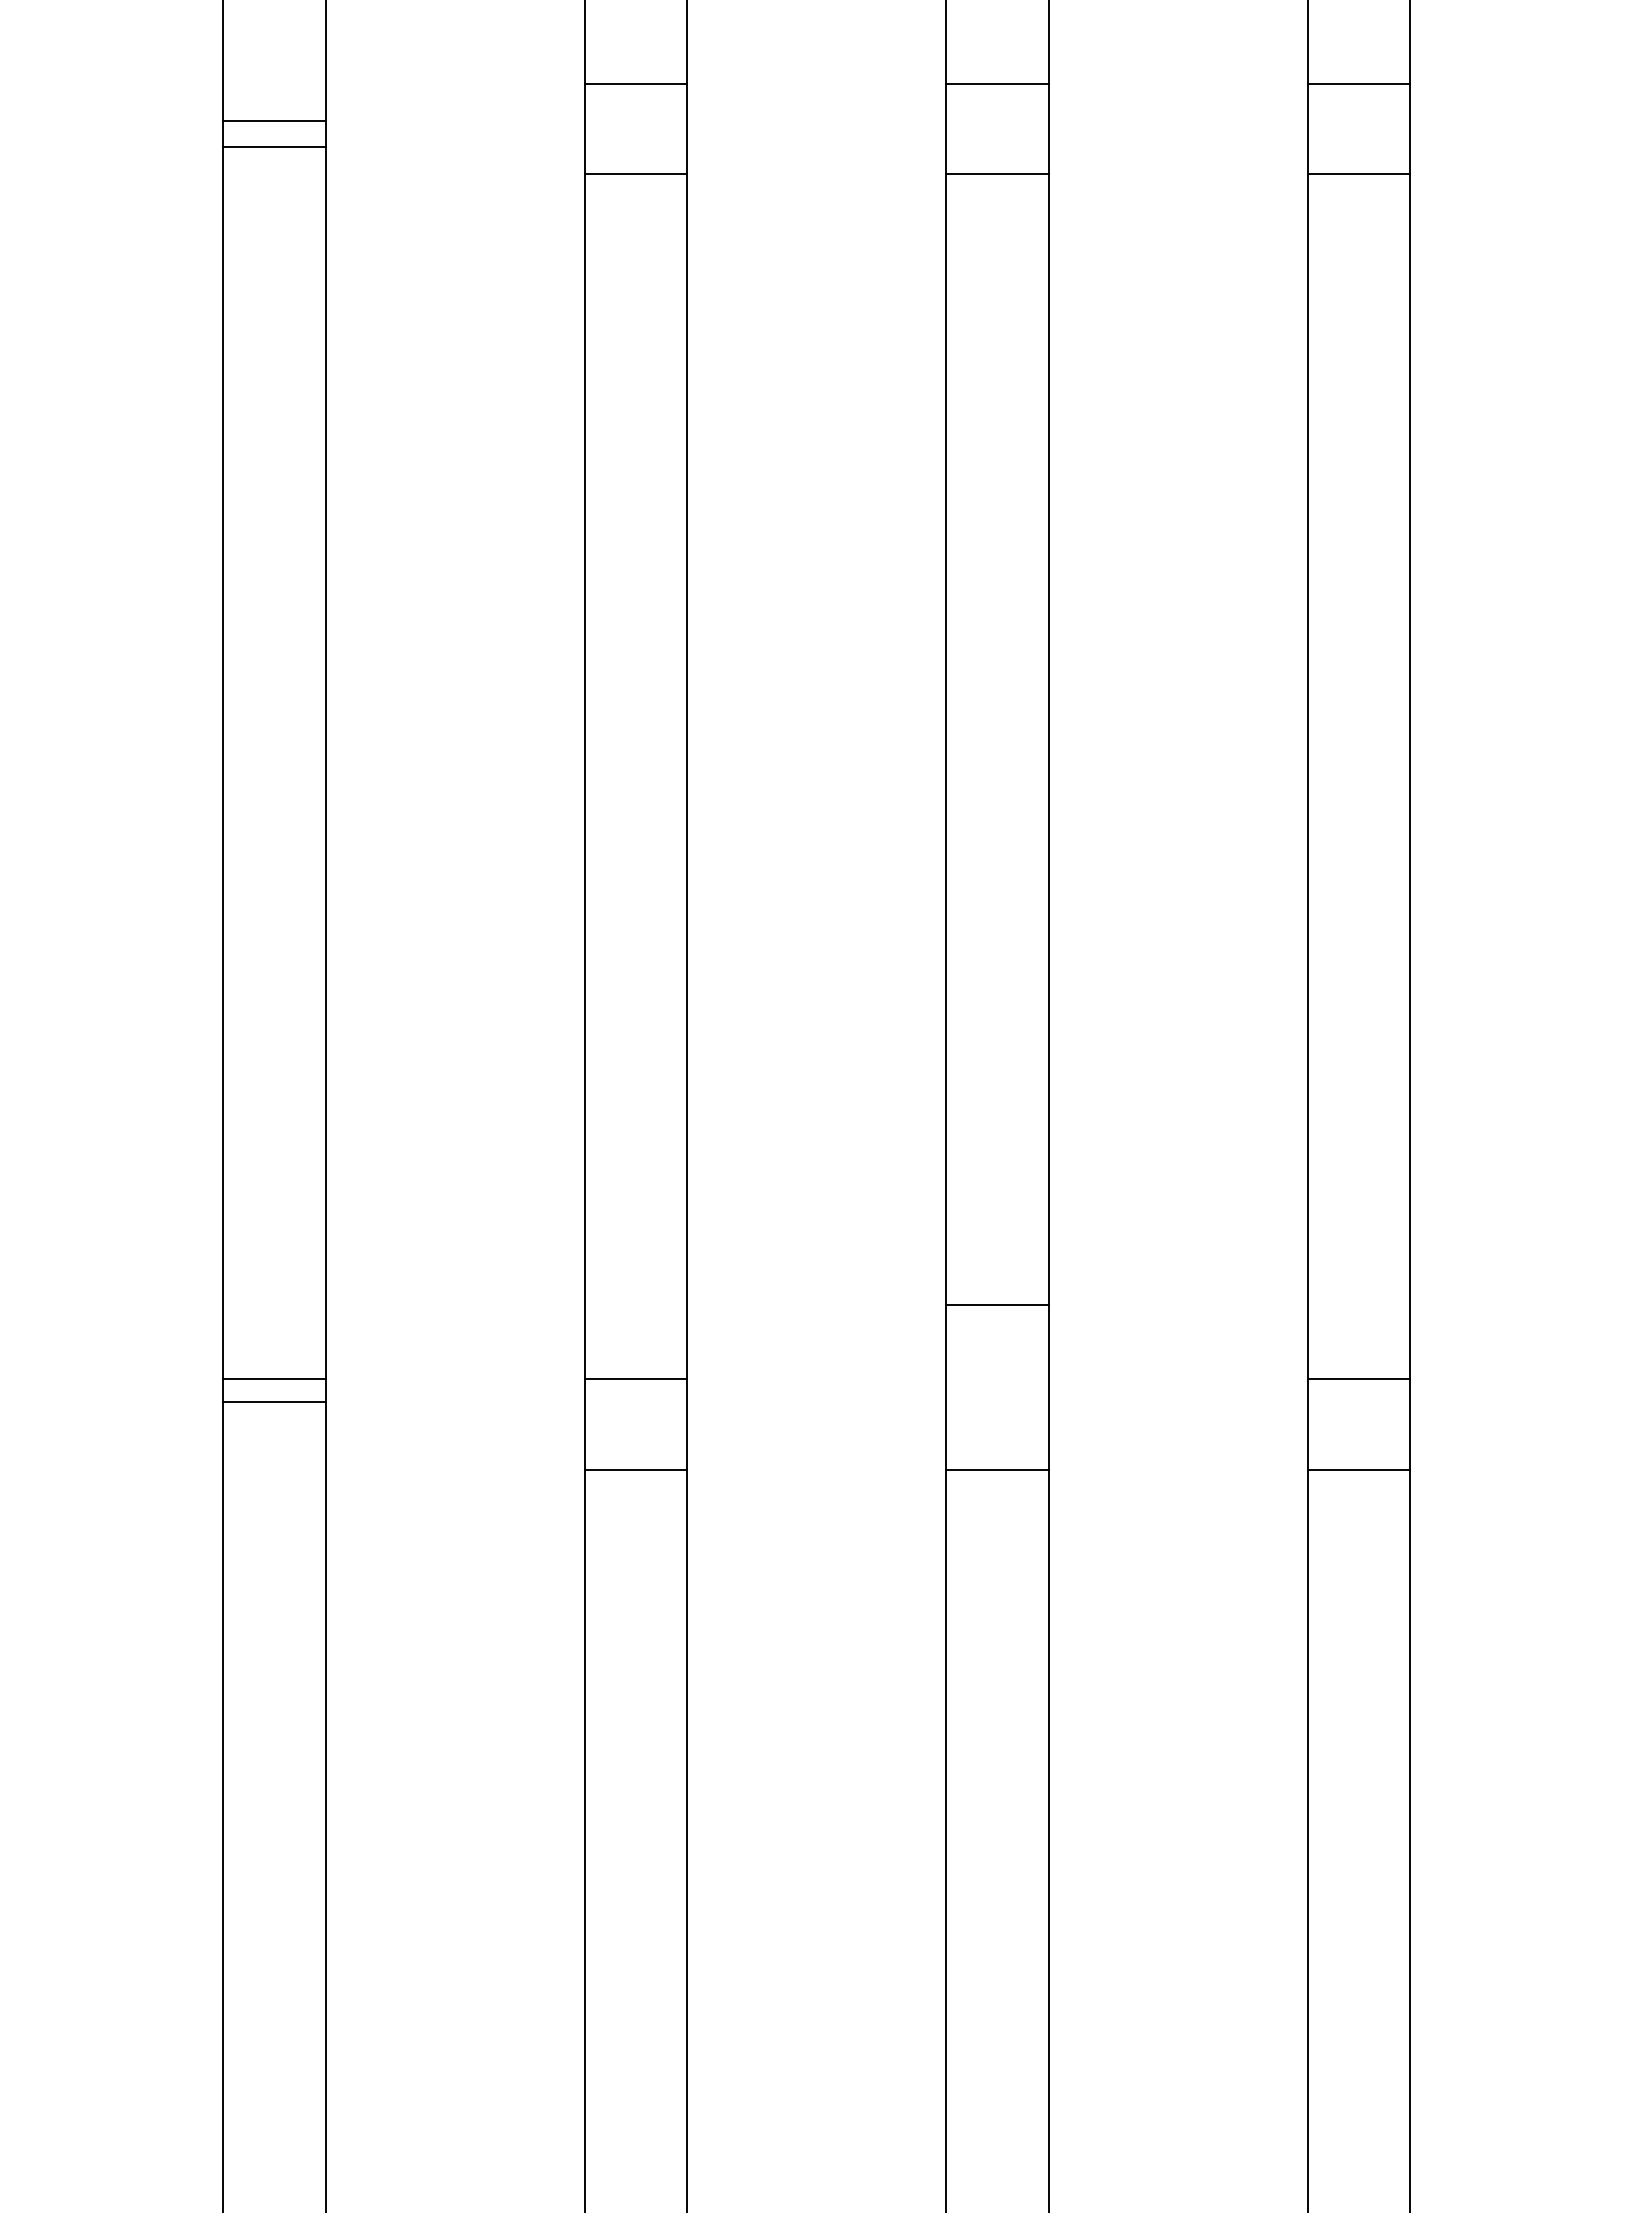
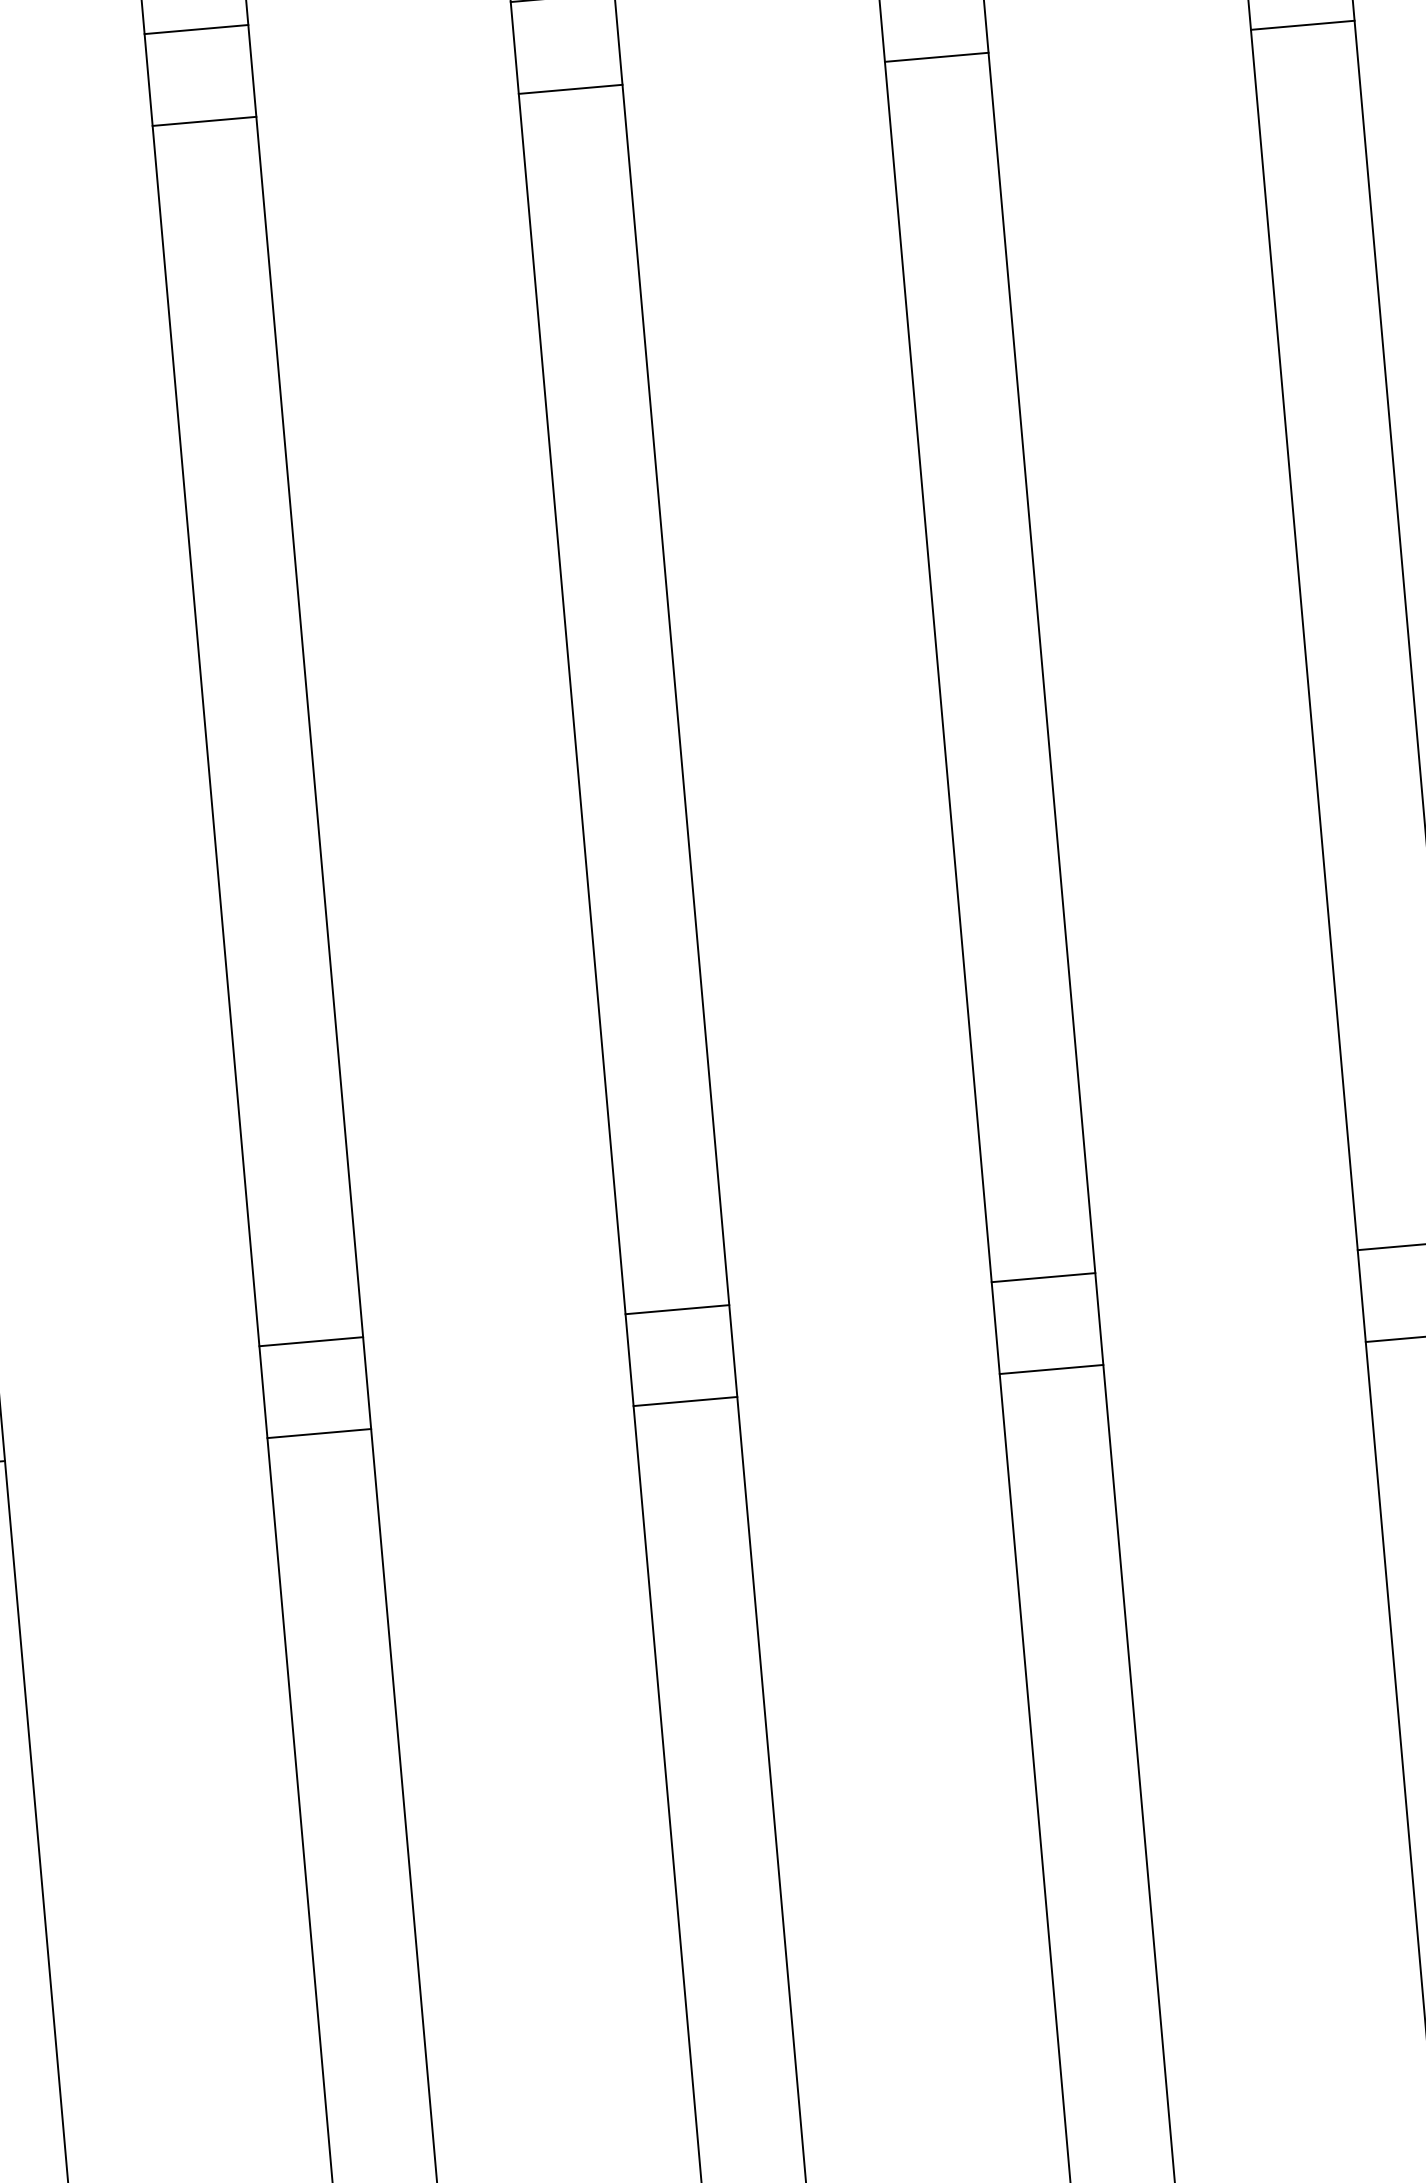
line: (274, 121) -> (204, 121), moved
line: (274, 146) -> (196, 29), moved
line: (997, 1304) -> (1043, 1277), moved
line: (274, 1401) -> (319, 1433), moved

